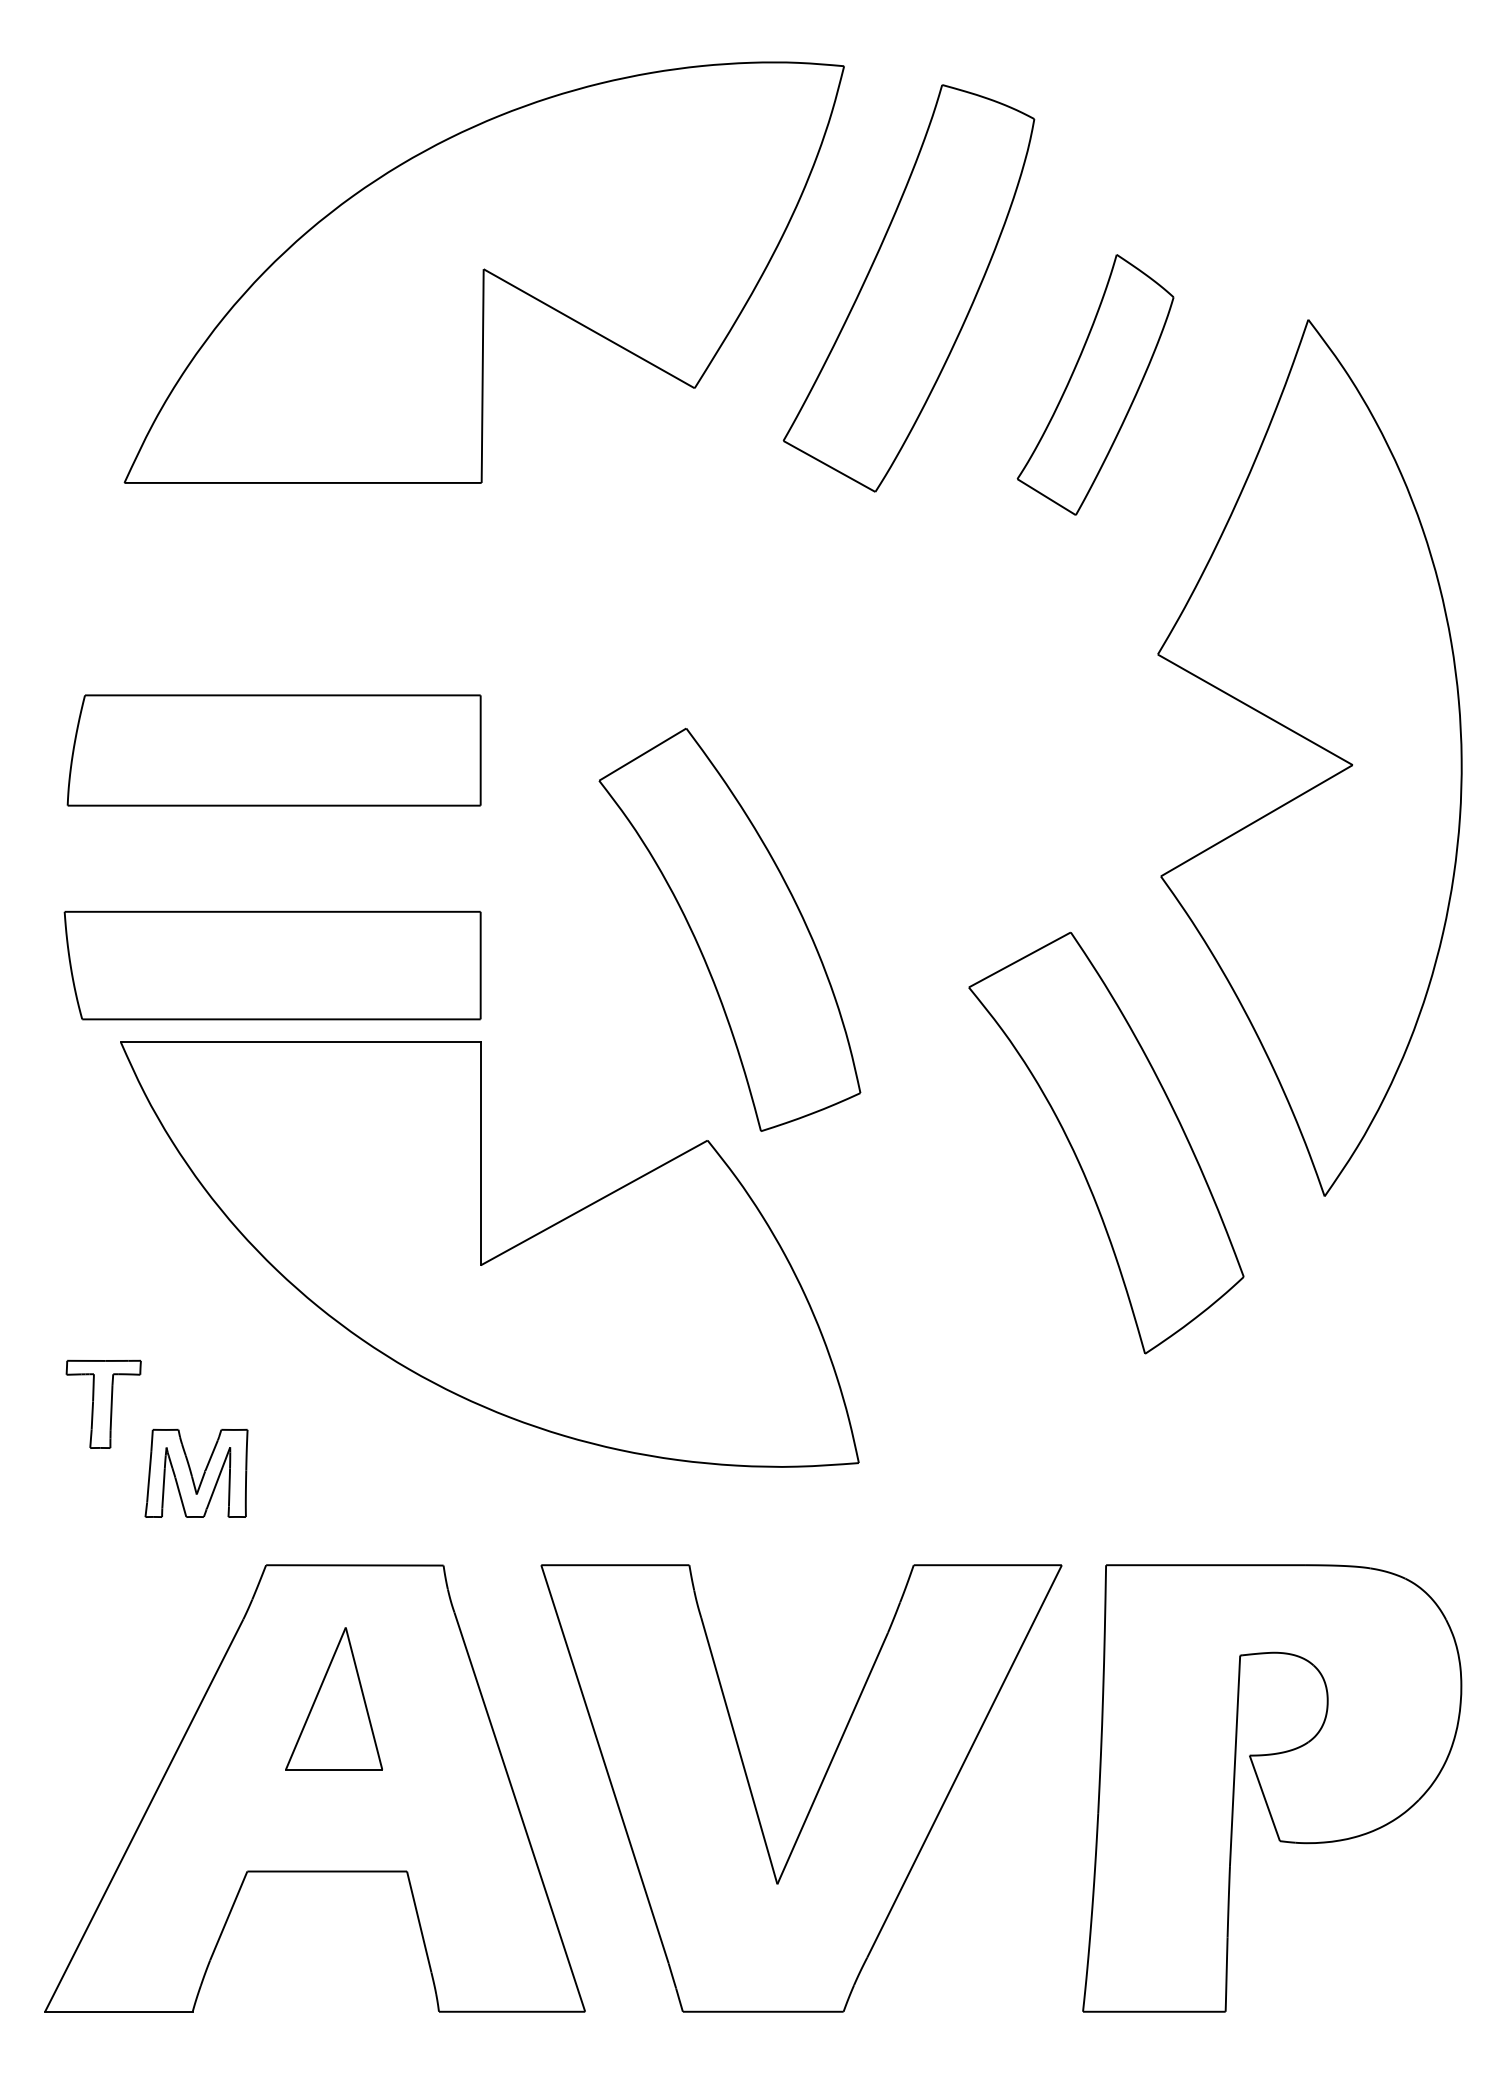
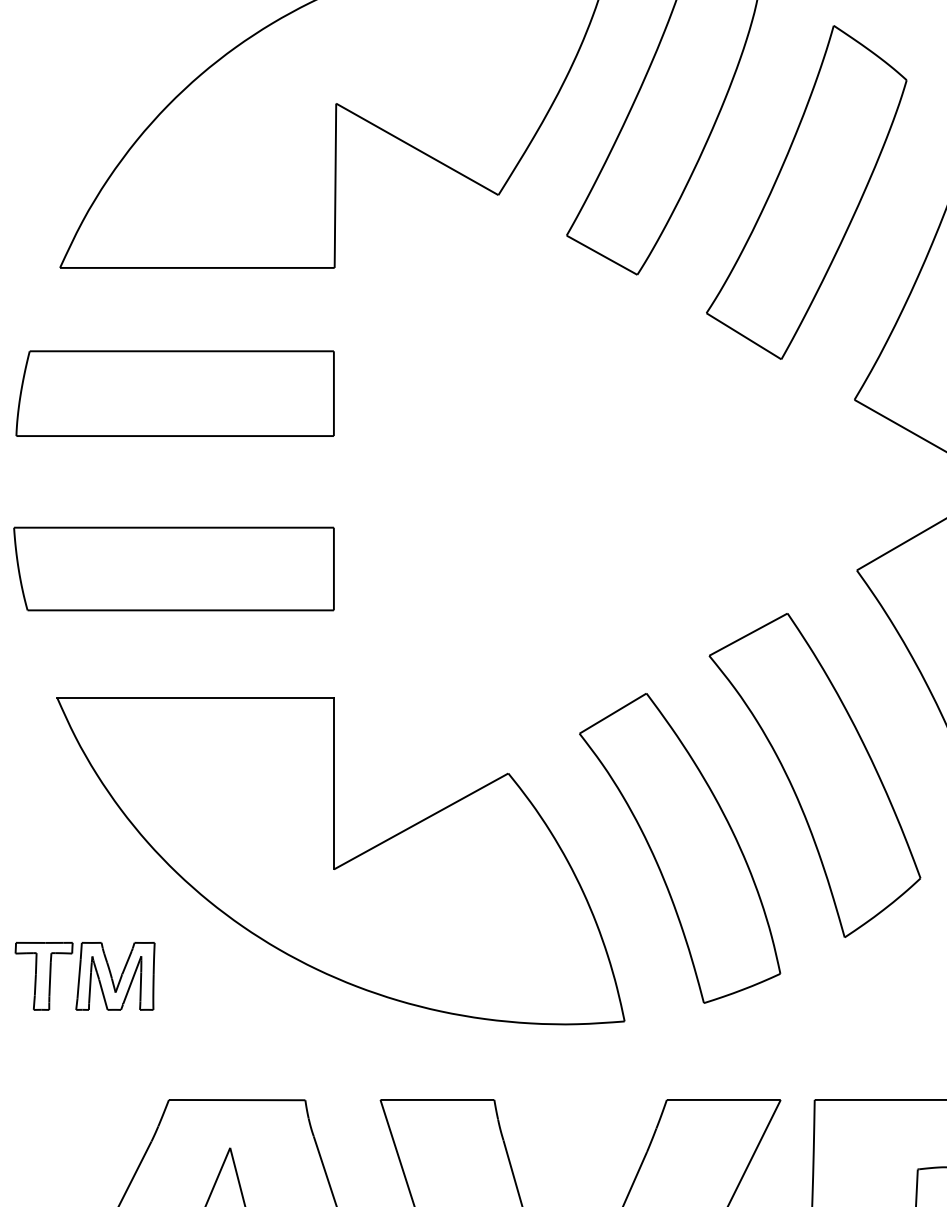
part: (1095, 384) -> (806, 192), size x1.67
part: (273, 750) -> (174, 393), moved
part: (729, 929) -> (679, 848), moved
part: (272, 965) -> (173, 568), moved
part: (196, 1472) -> (115, 975), moved

